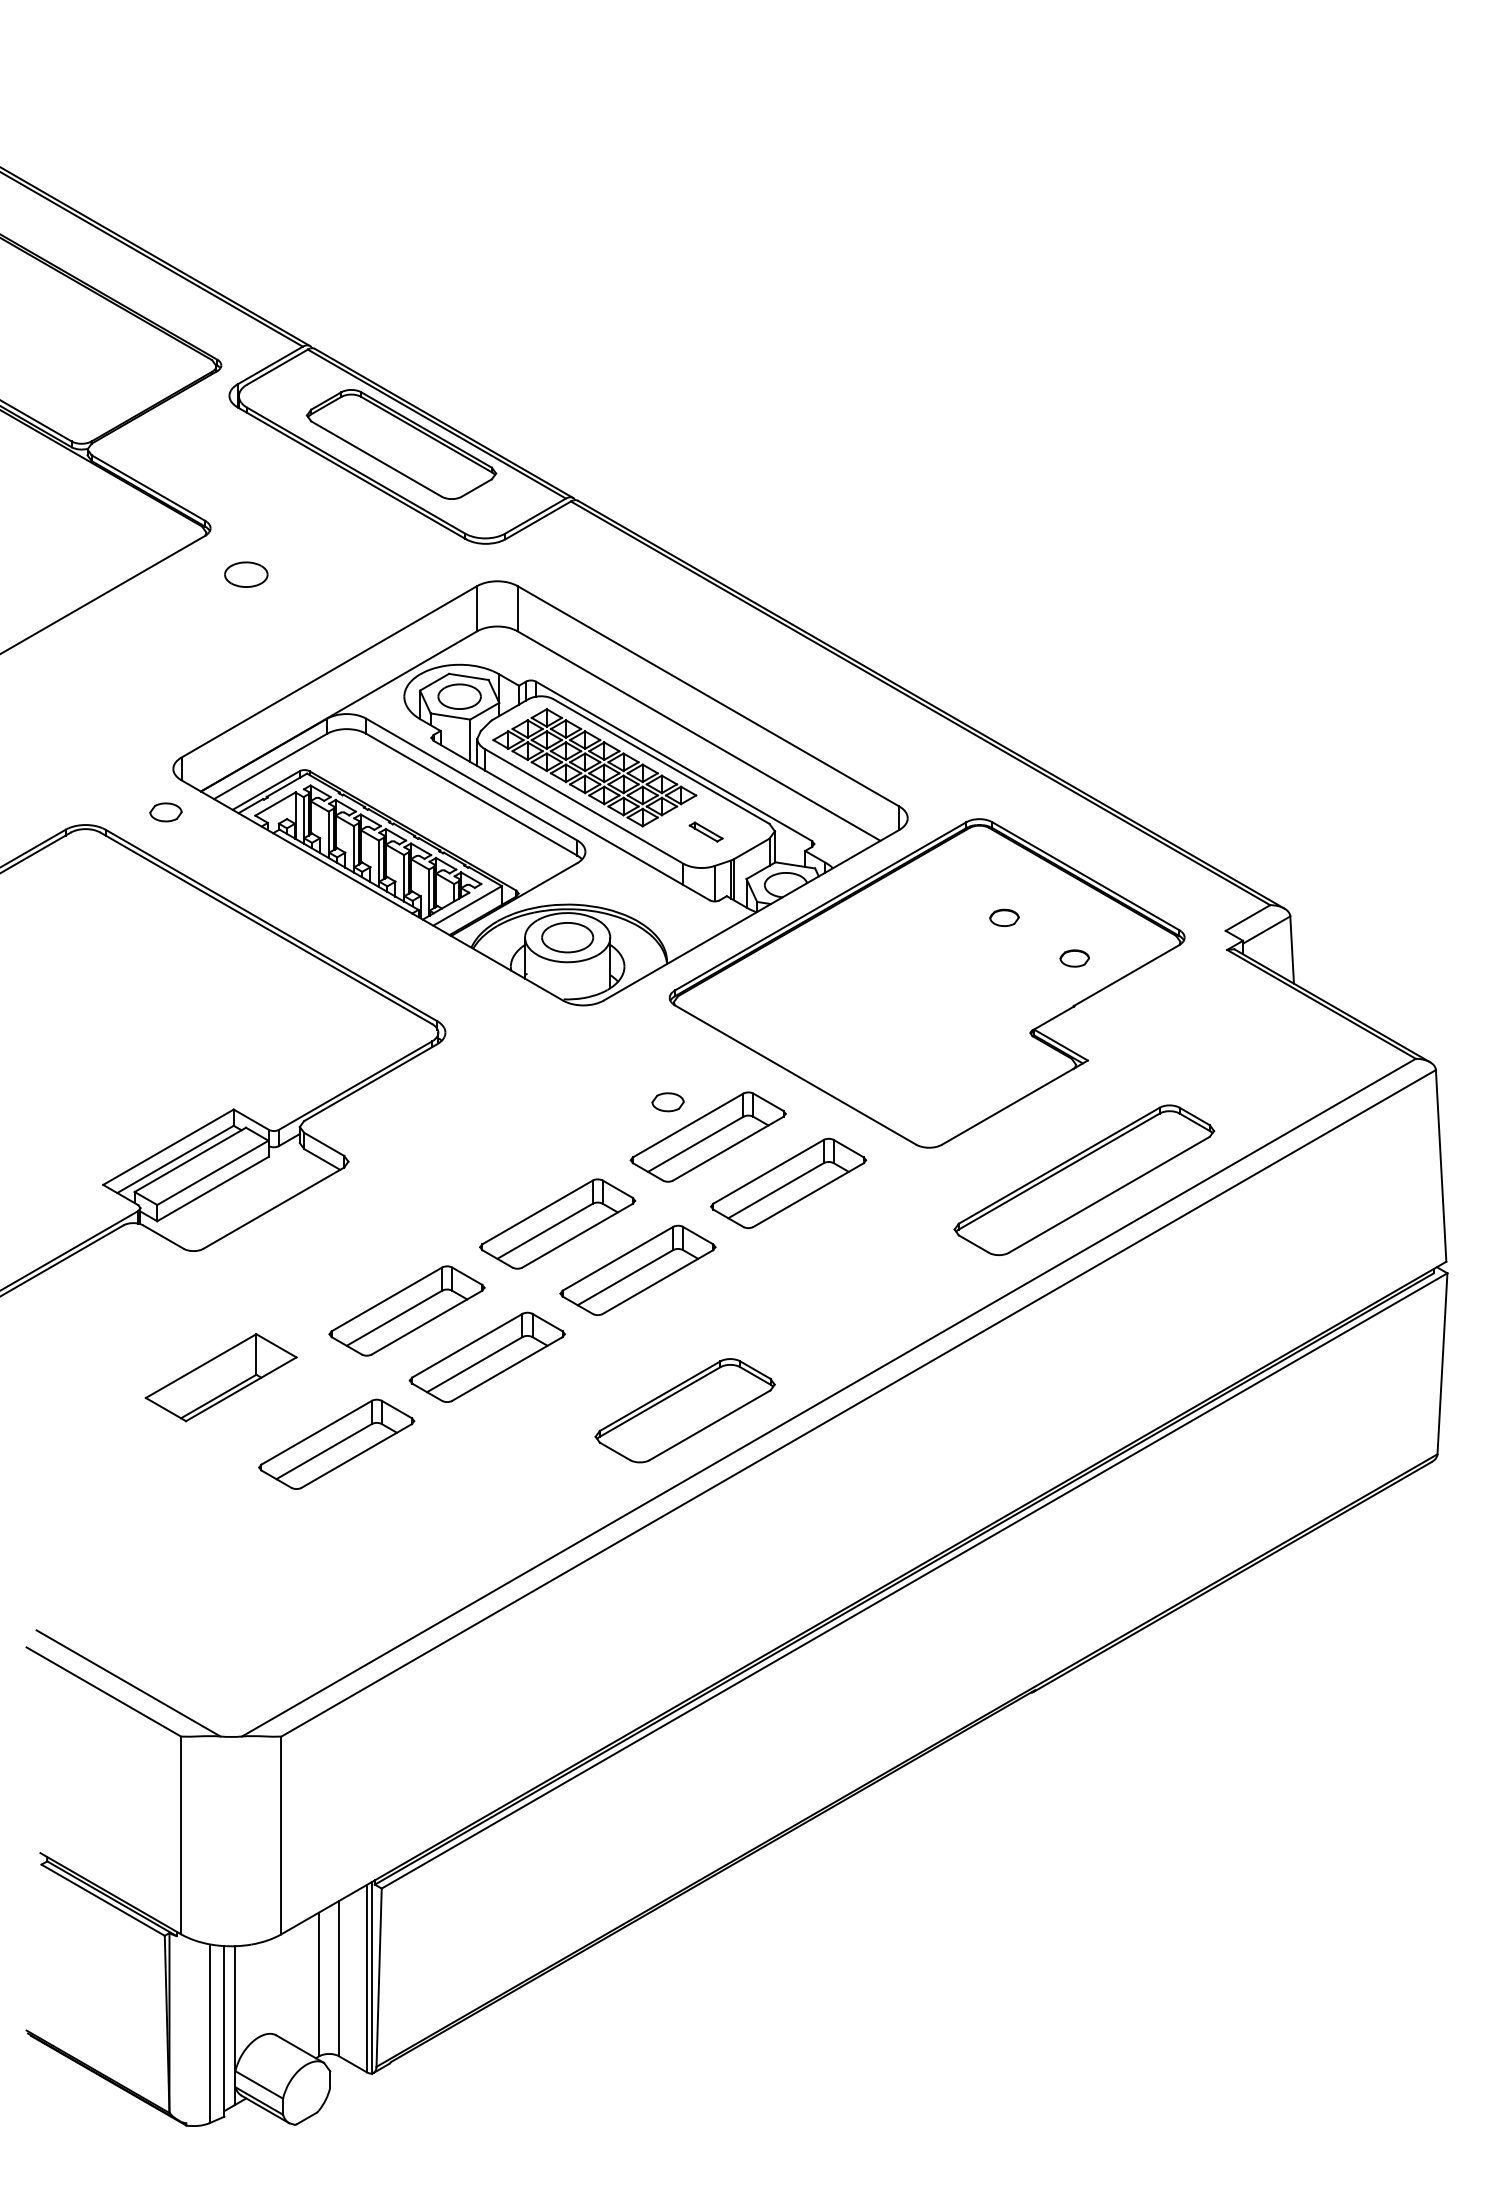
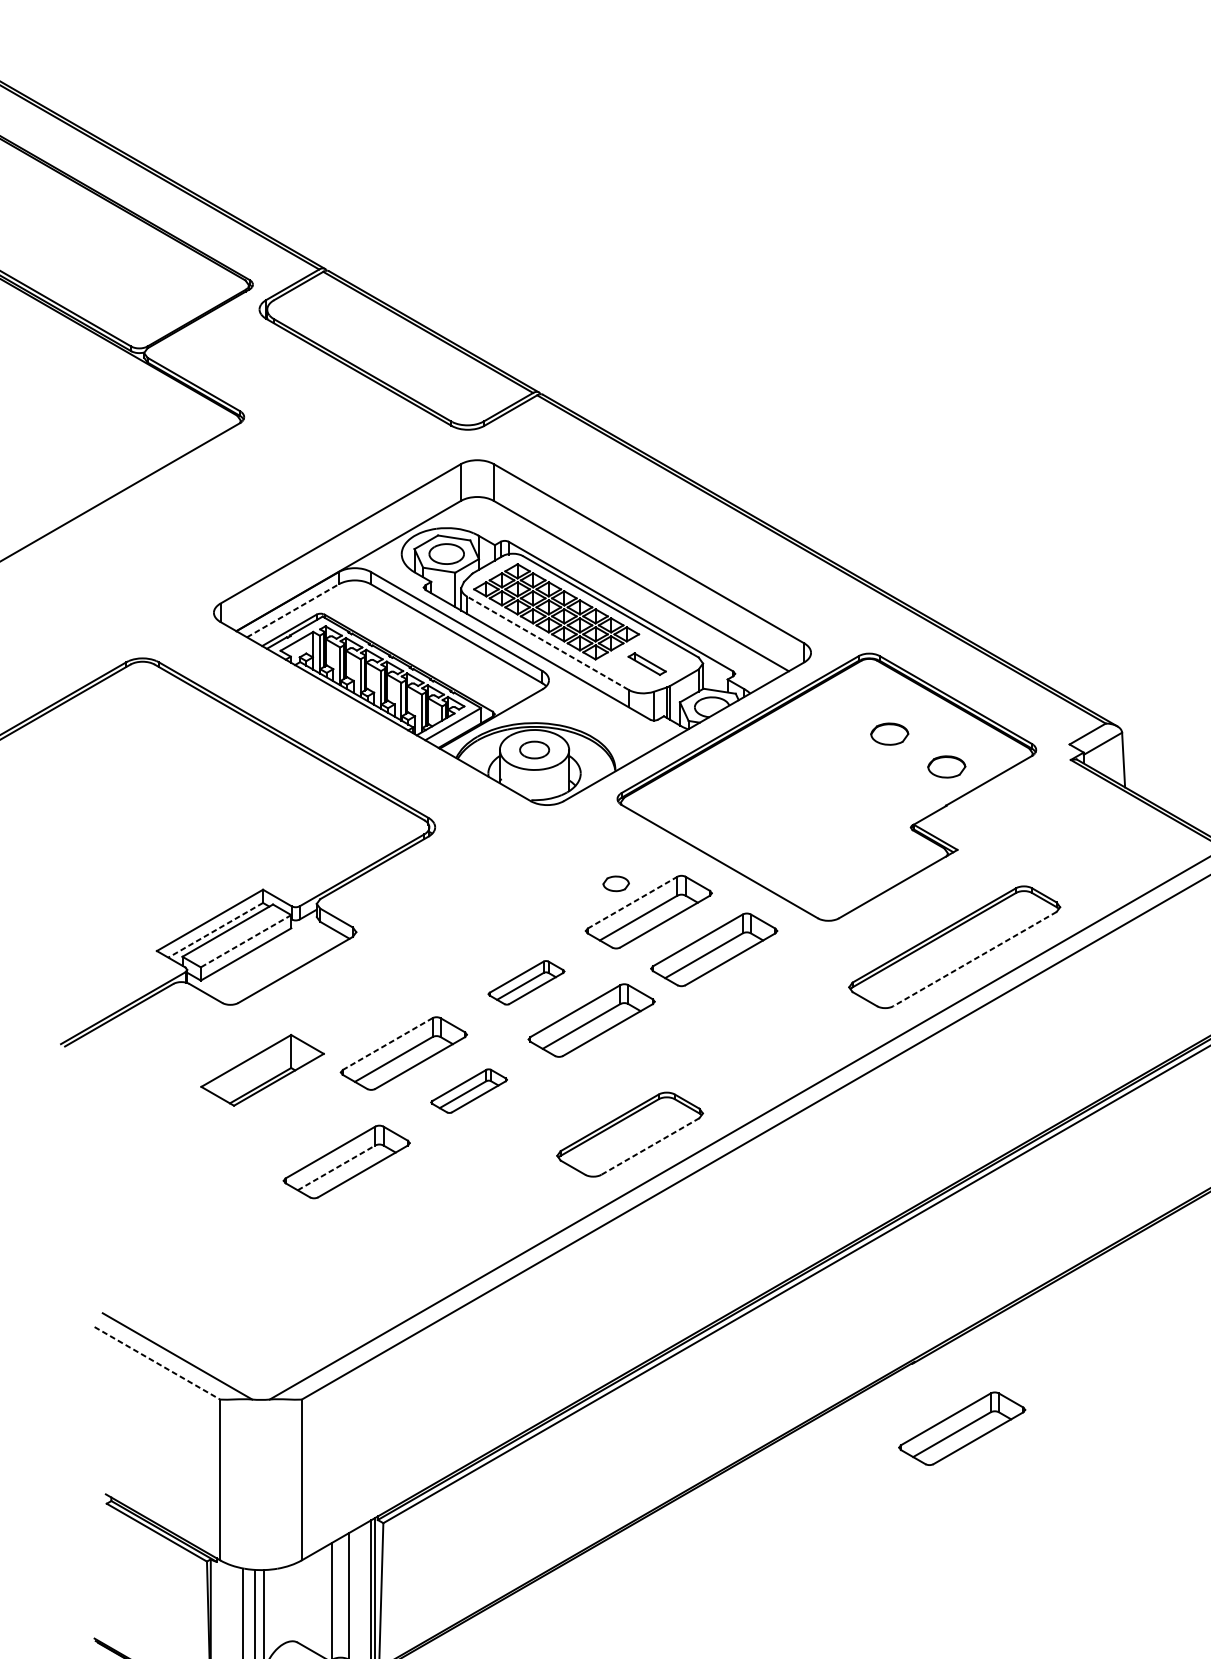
part: (401, 444) -> (399, 349), removed
part: (246, 574) -> (273, 454), removed
line: (271, 766) -> (293, 610), solid -> dashed
line: (583, 806) -> (547, 643), solid -> dashed
part: (165, 812) -> (207, 648), removed
part: (705, 831) -> (646, 663), size x1.4
part: (1004, 917) -> (889, 733), size x1.6
part: (567, 937) -> (534, 749), size x0.7
part: (1074, 958) -> (946, 766), size x1.6
line: (688, 1125) -> (632, 902), solid -> dashed
line: (175, 1159) -> (215, 930), solid -> dashed
line: (212, 1173) -> (245, 941), solid -> dashed
line: (1109, 1194) -> (975, 958), solid -> dashed
part: (557, 1223) -> (526, 982), size x0.6
line: (386, 1299) -> (387, 1044), solid -> dashed
part: (486, 1356) -> (468, 1090), size x0.6
part: (220, 1377) -> (262, 1070), moved
line: (710, 1425) -> (650, 1146), solid -> dashed
line: (324, 1451) -> (336, 1167), solid -> dashed
line: (104, 1692) -> (157, 1363), solid -> dashed
part: (1093, 1771) -> (962, 1427), added

